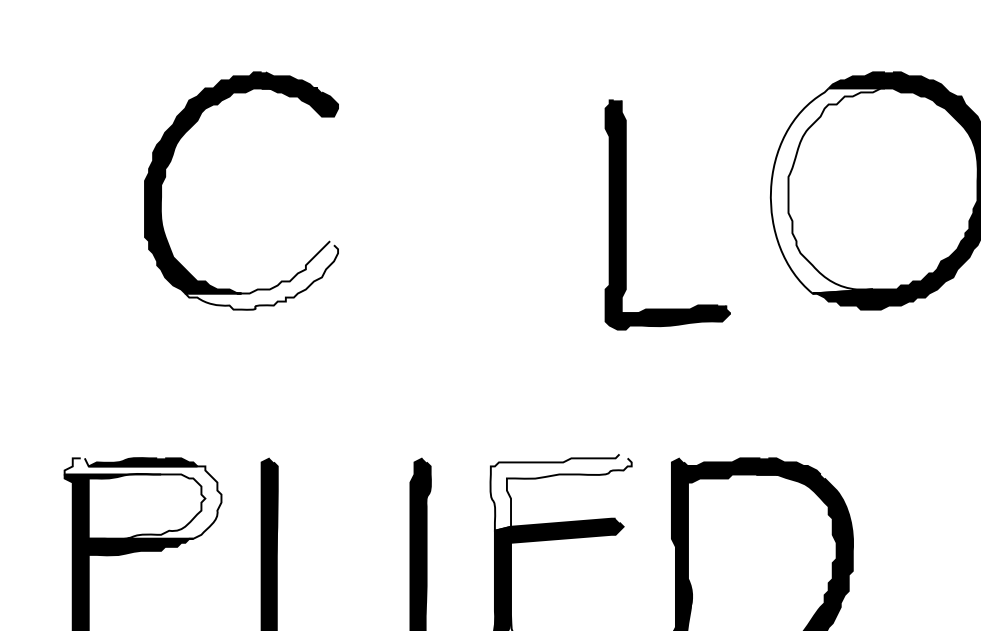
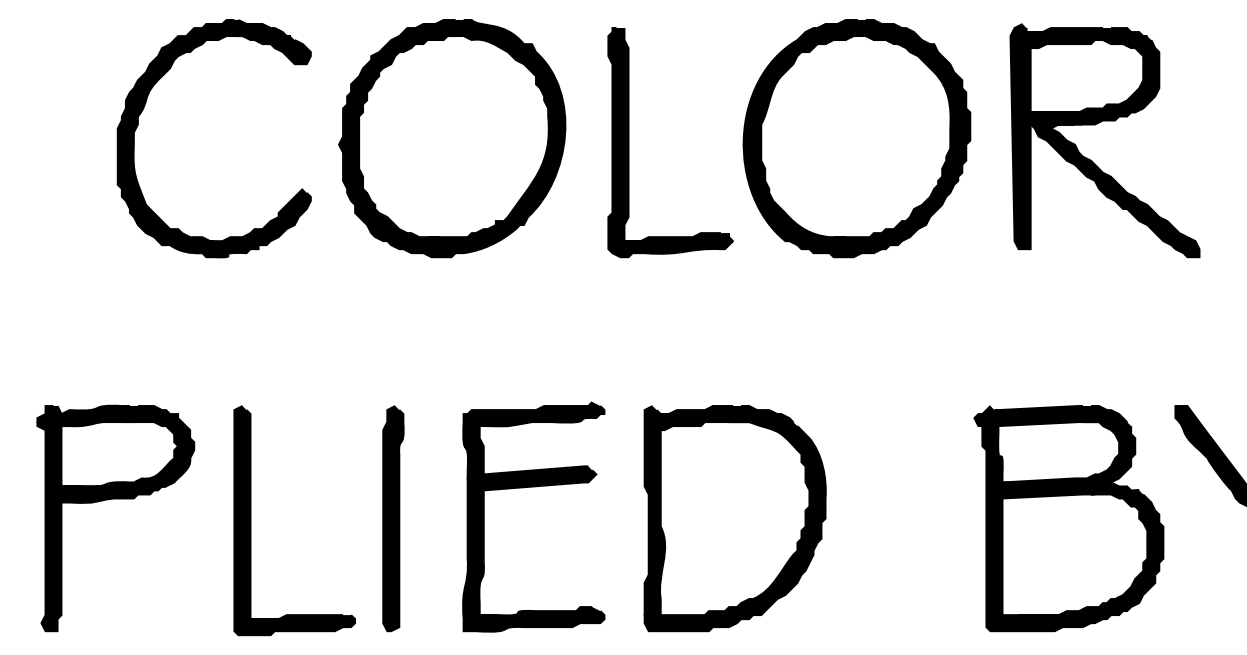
part: (479, 190) -> (452, 138), added
fill: (827, 190) -> (800, 138), added
part: (626, 214) -> (629, 142), moved
fill: (261, 274) -> (234, 222), added
fill: (560, 492) -> (533, 440), added
fill: (142, 498) -> (115, 446), added

